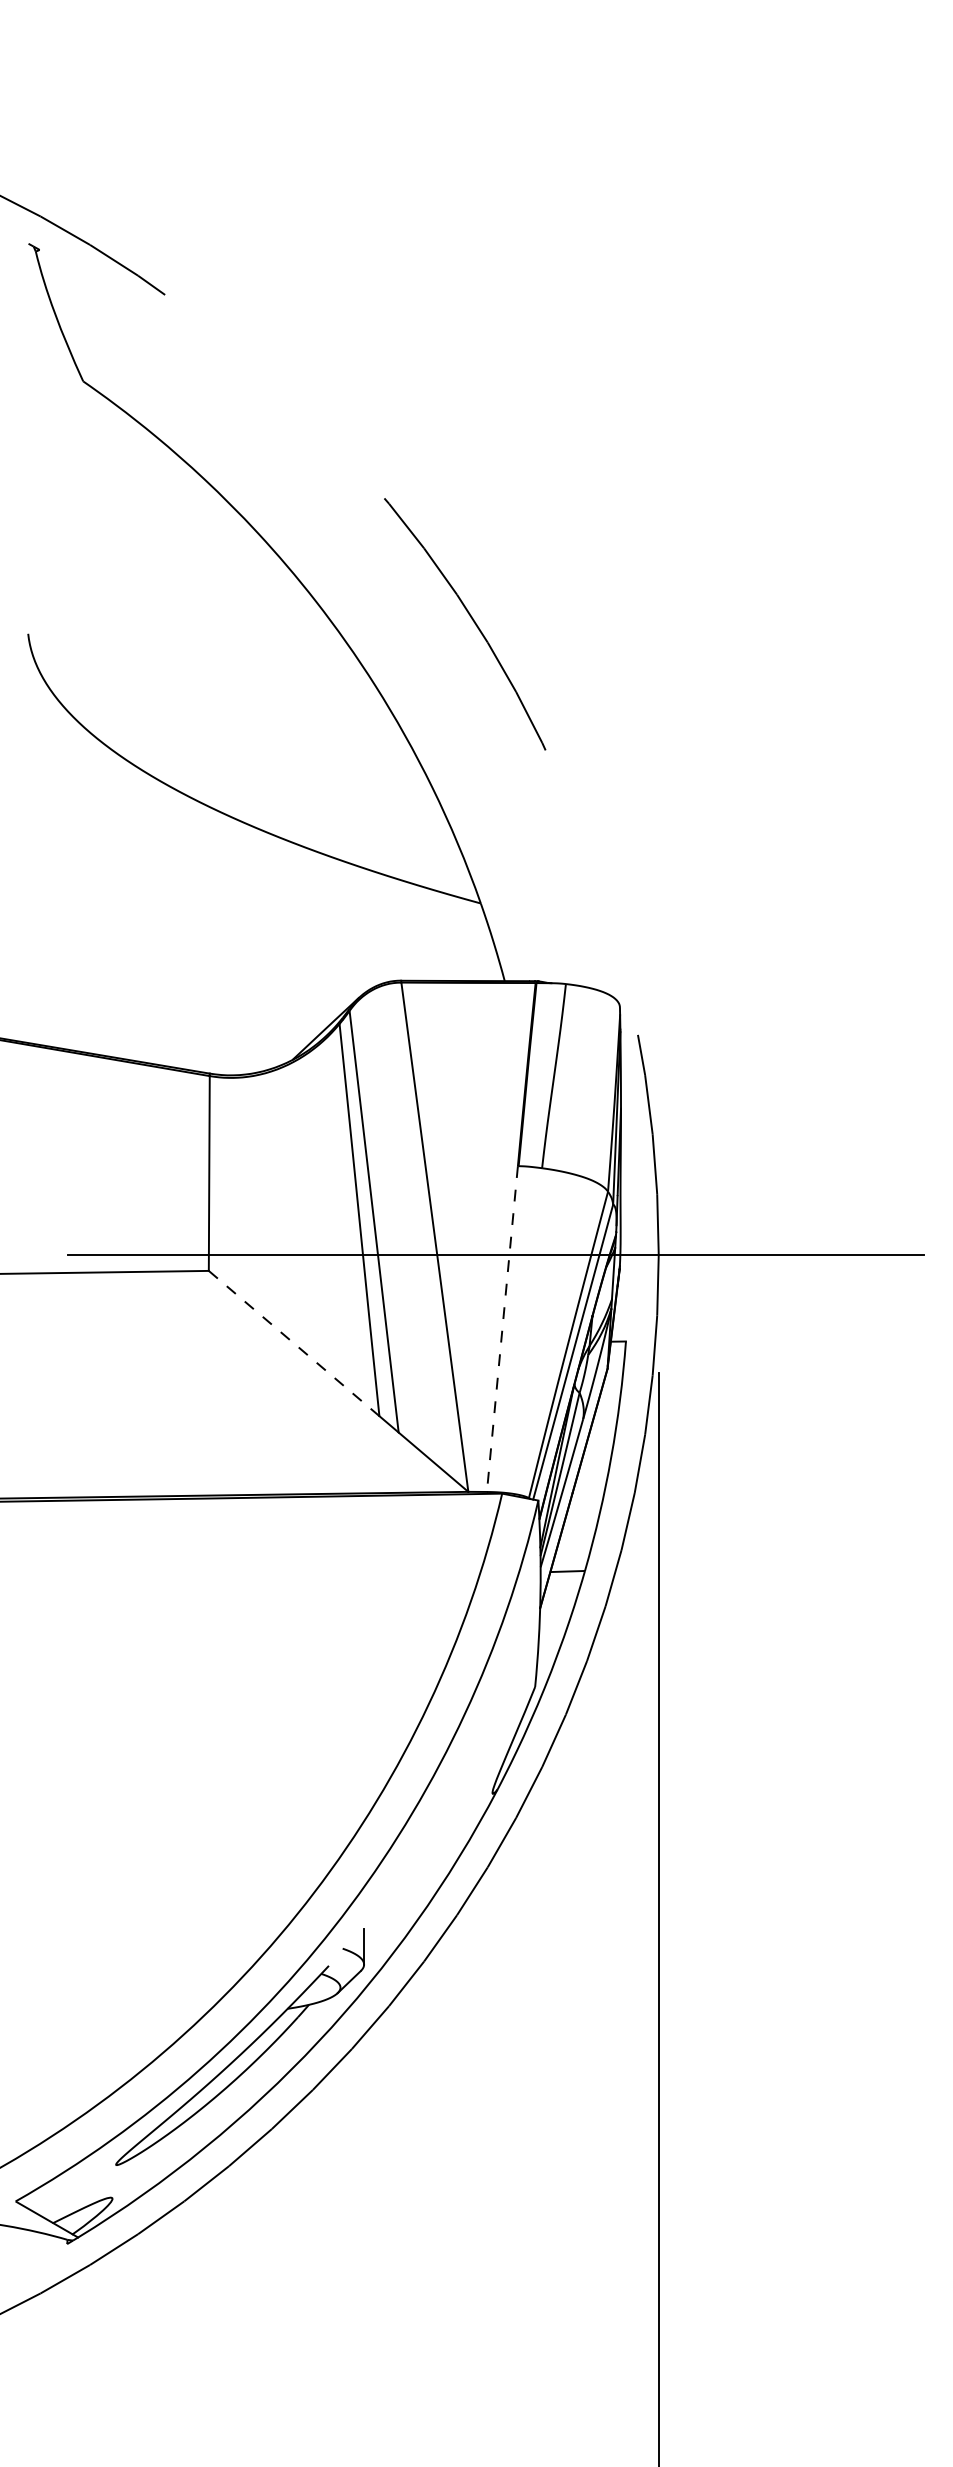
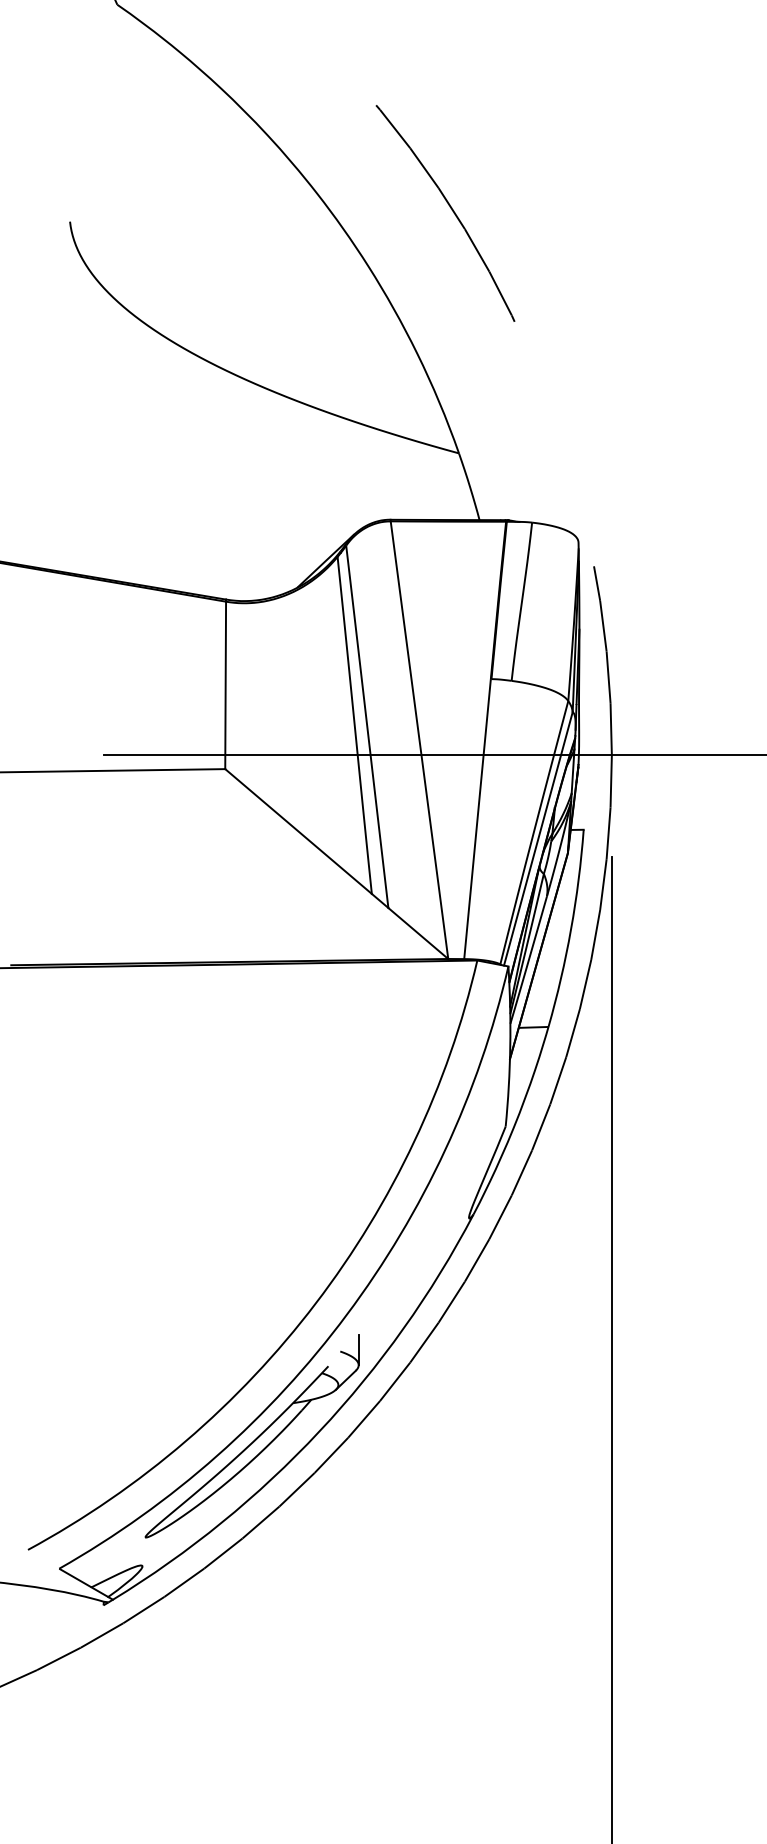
line: (502, 1329) -> (477, 819), dashed -> solid
line: (294, 1343) -> (298, 831), dashed -> solid

